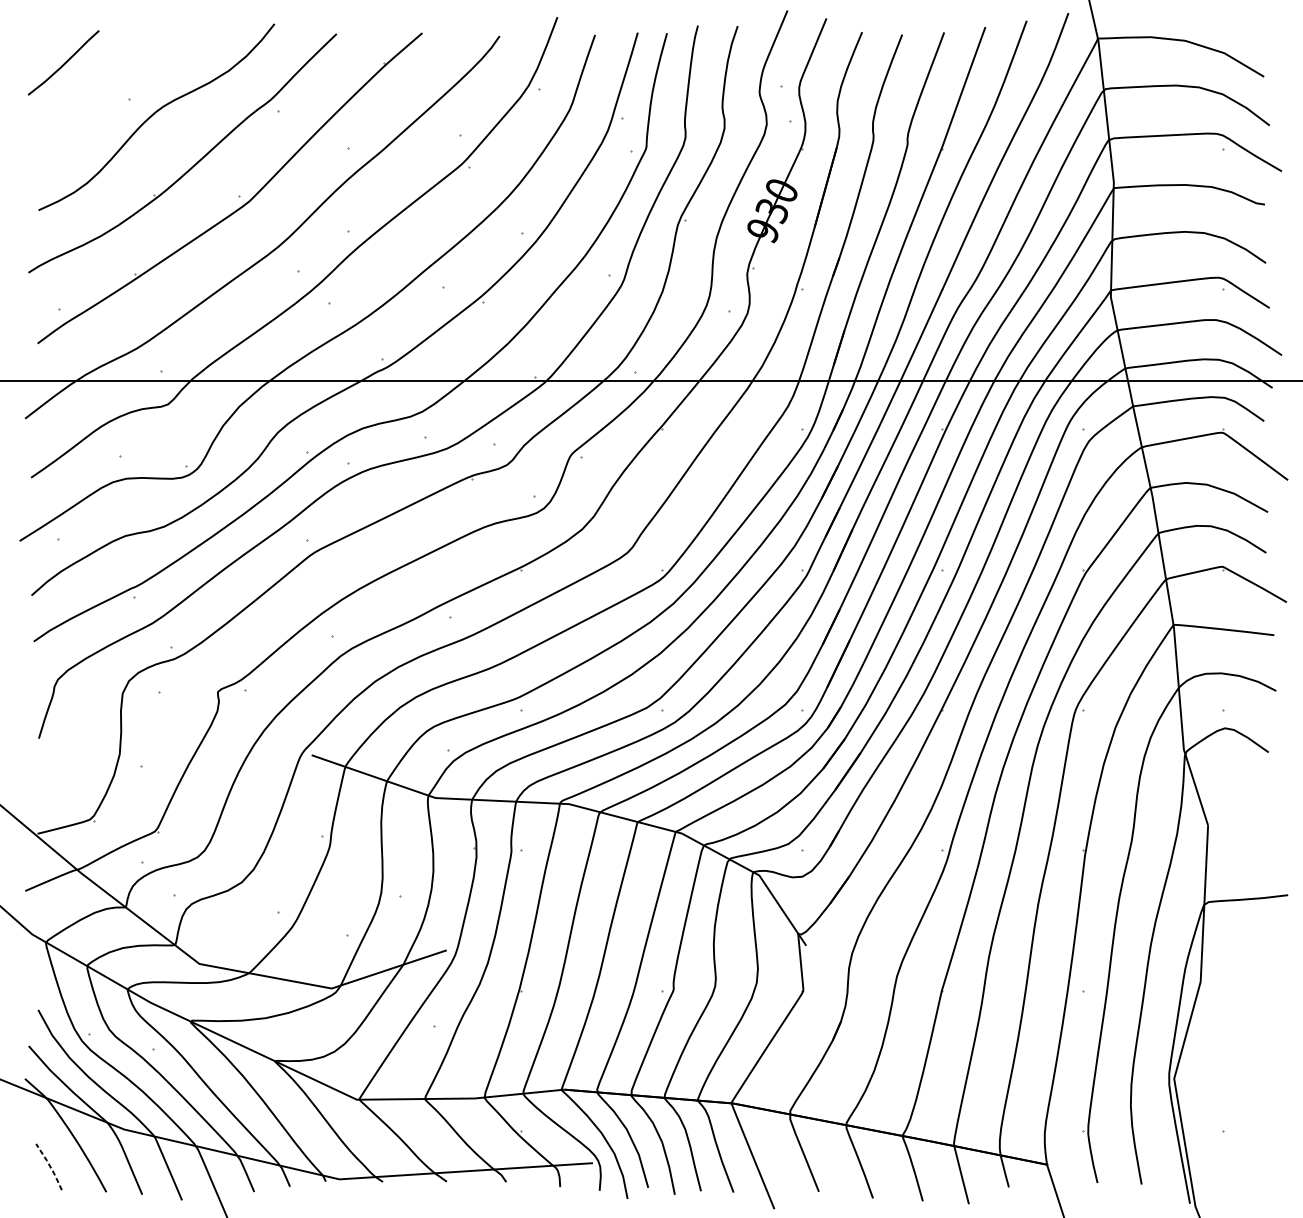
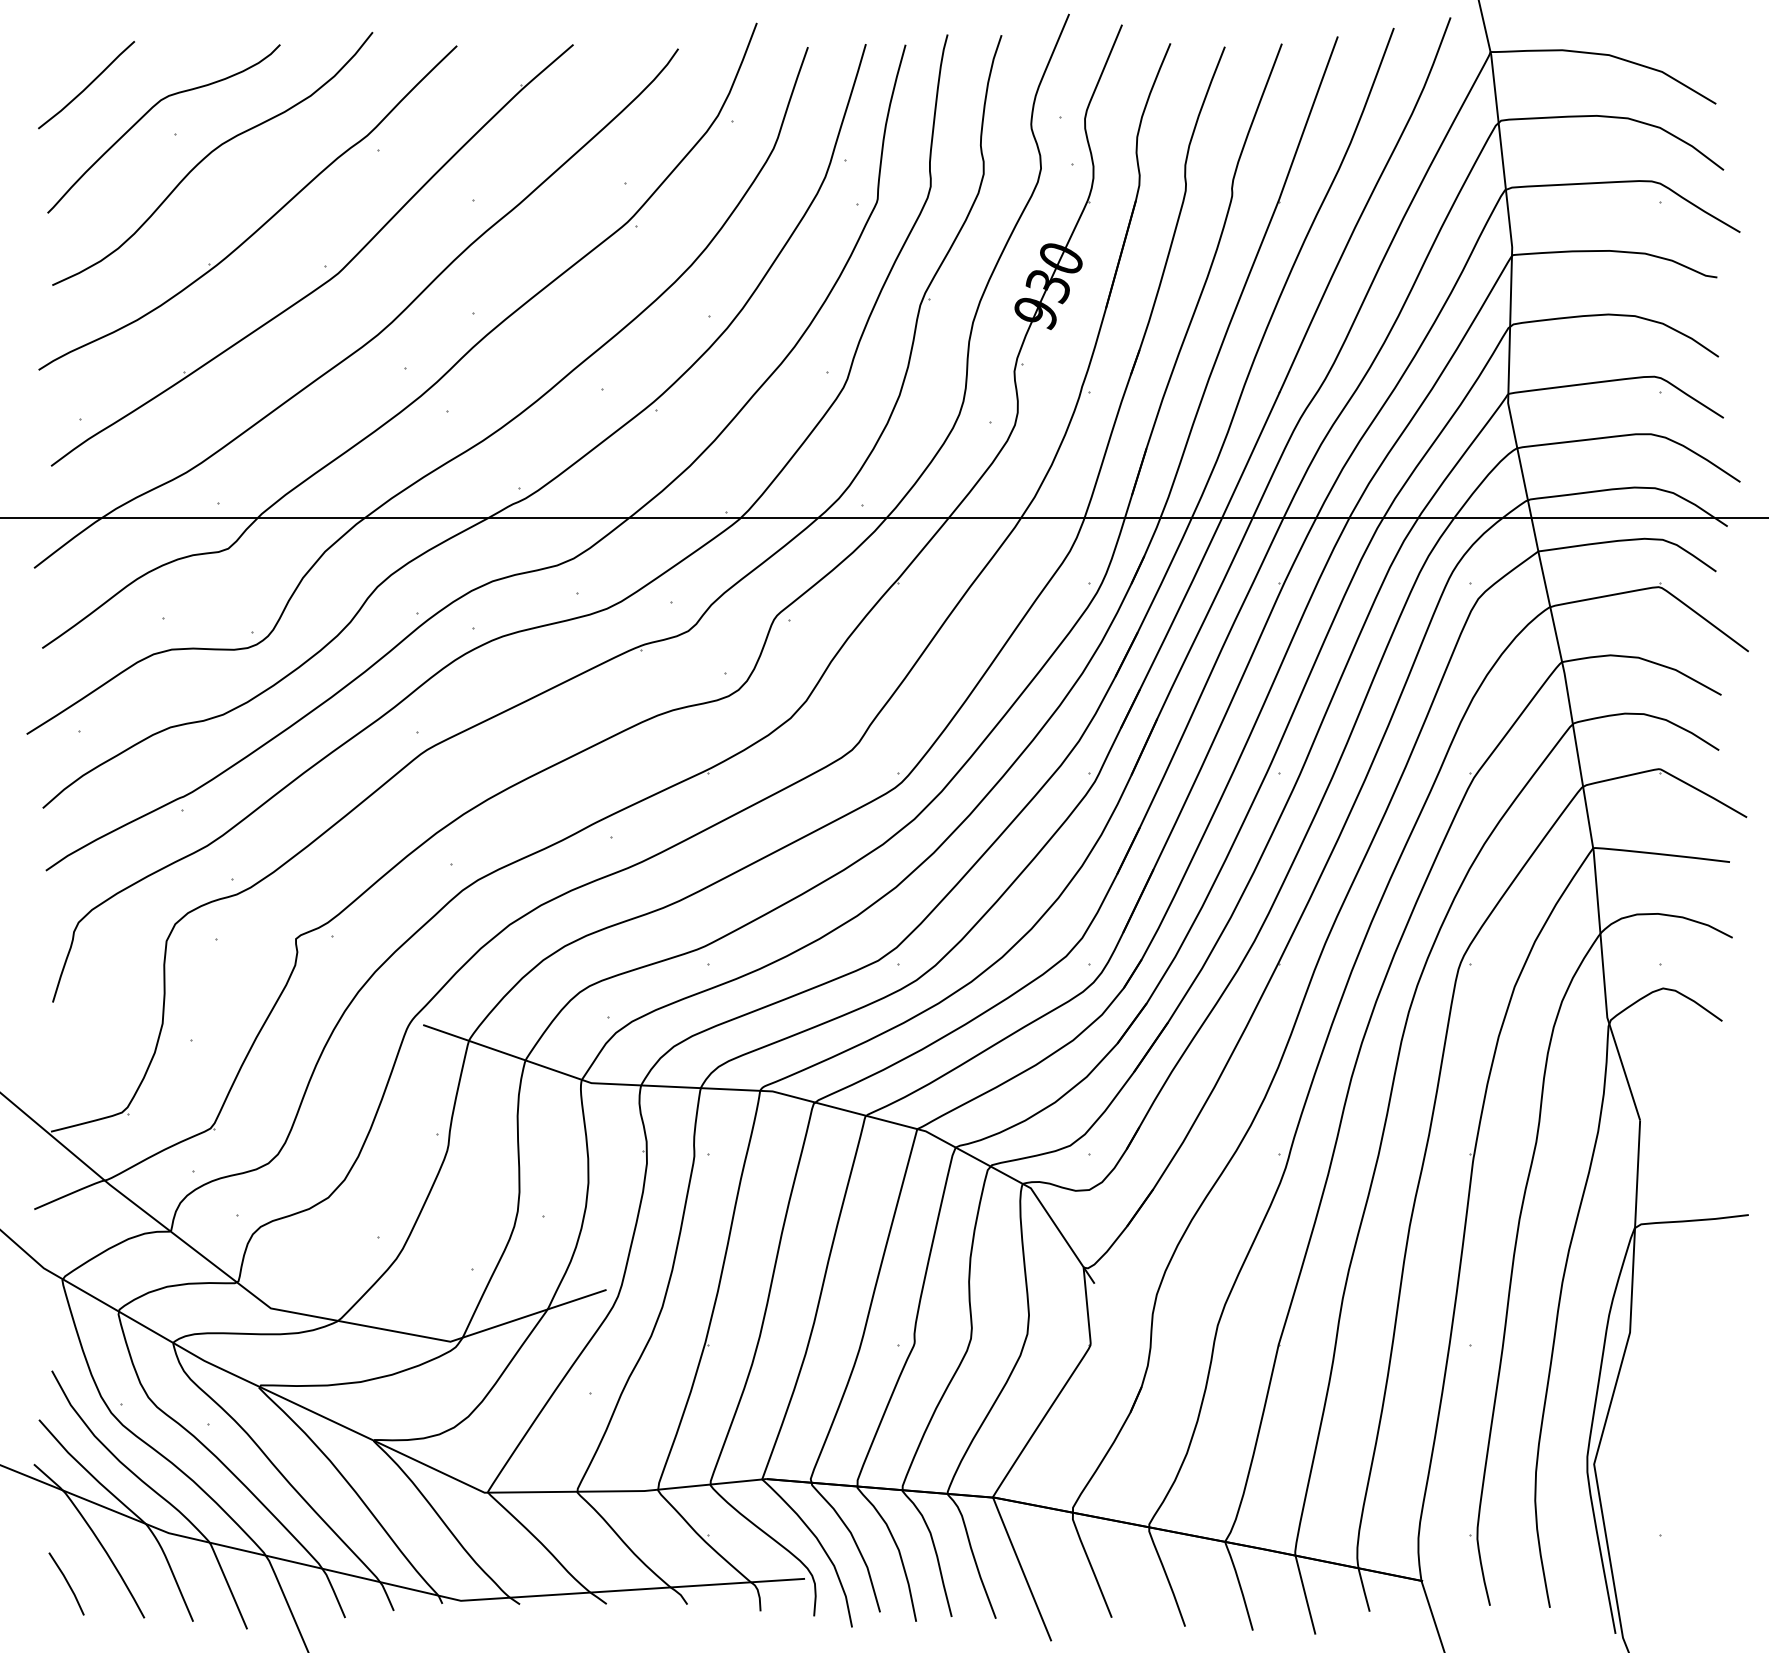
curve: (109, 83) -> (148, 112), added
line: (49, 1165) -> (67, 1582), dashed -> solid

